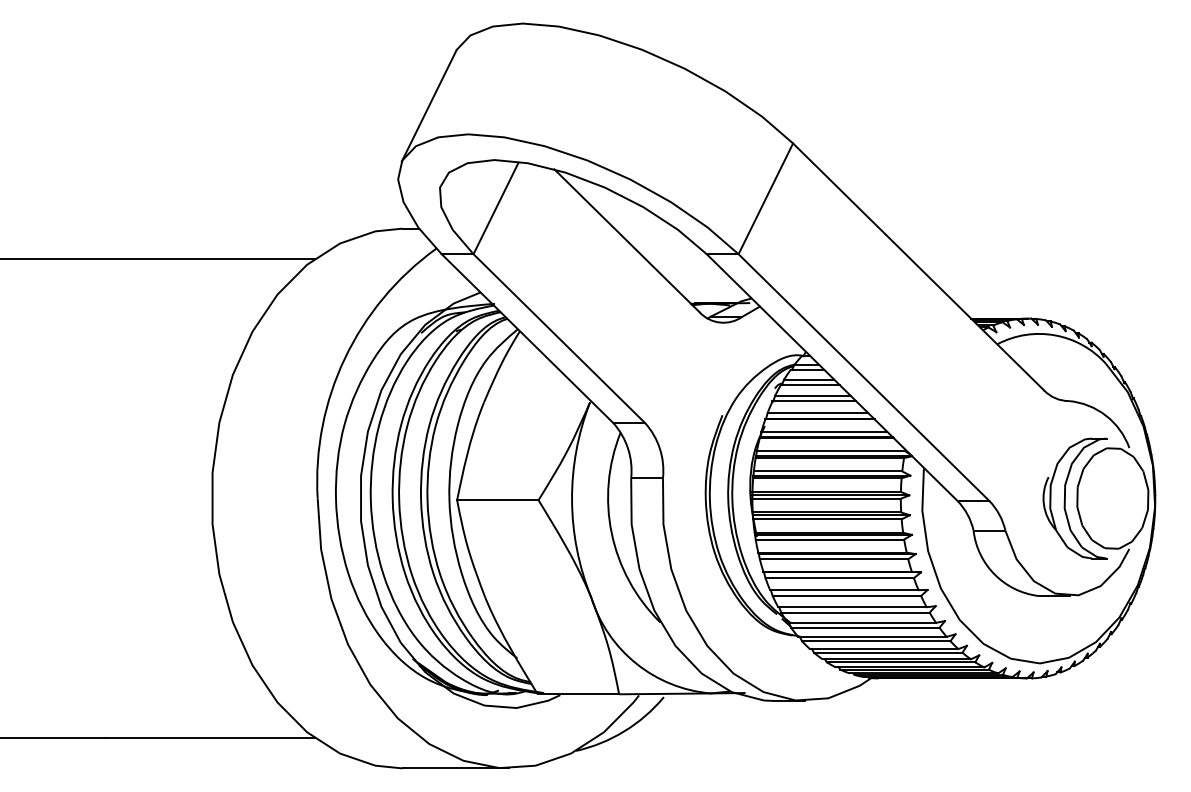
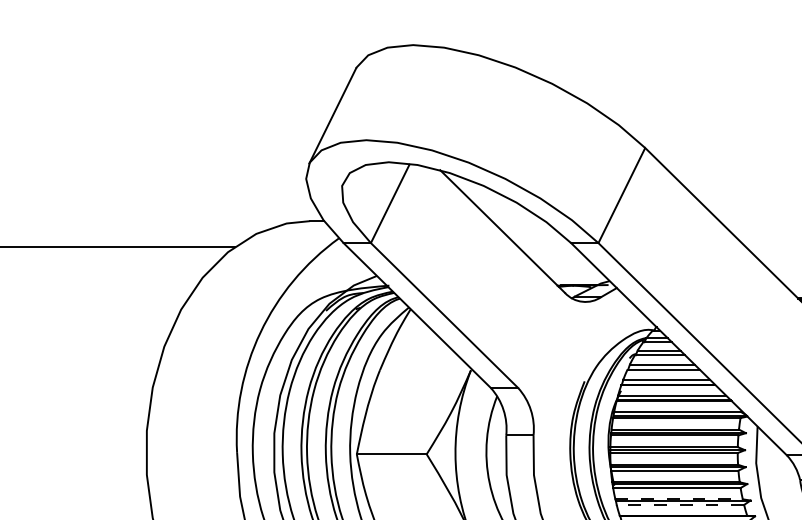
line: (833, 552) -> (679, 499), solid -> dashed
line: (833, 559) -> (679, 505), solid -> dashed

